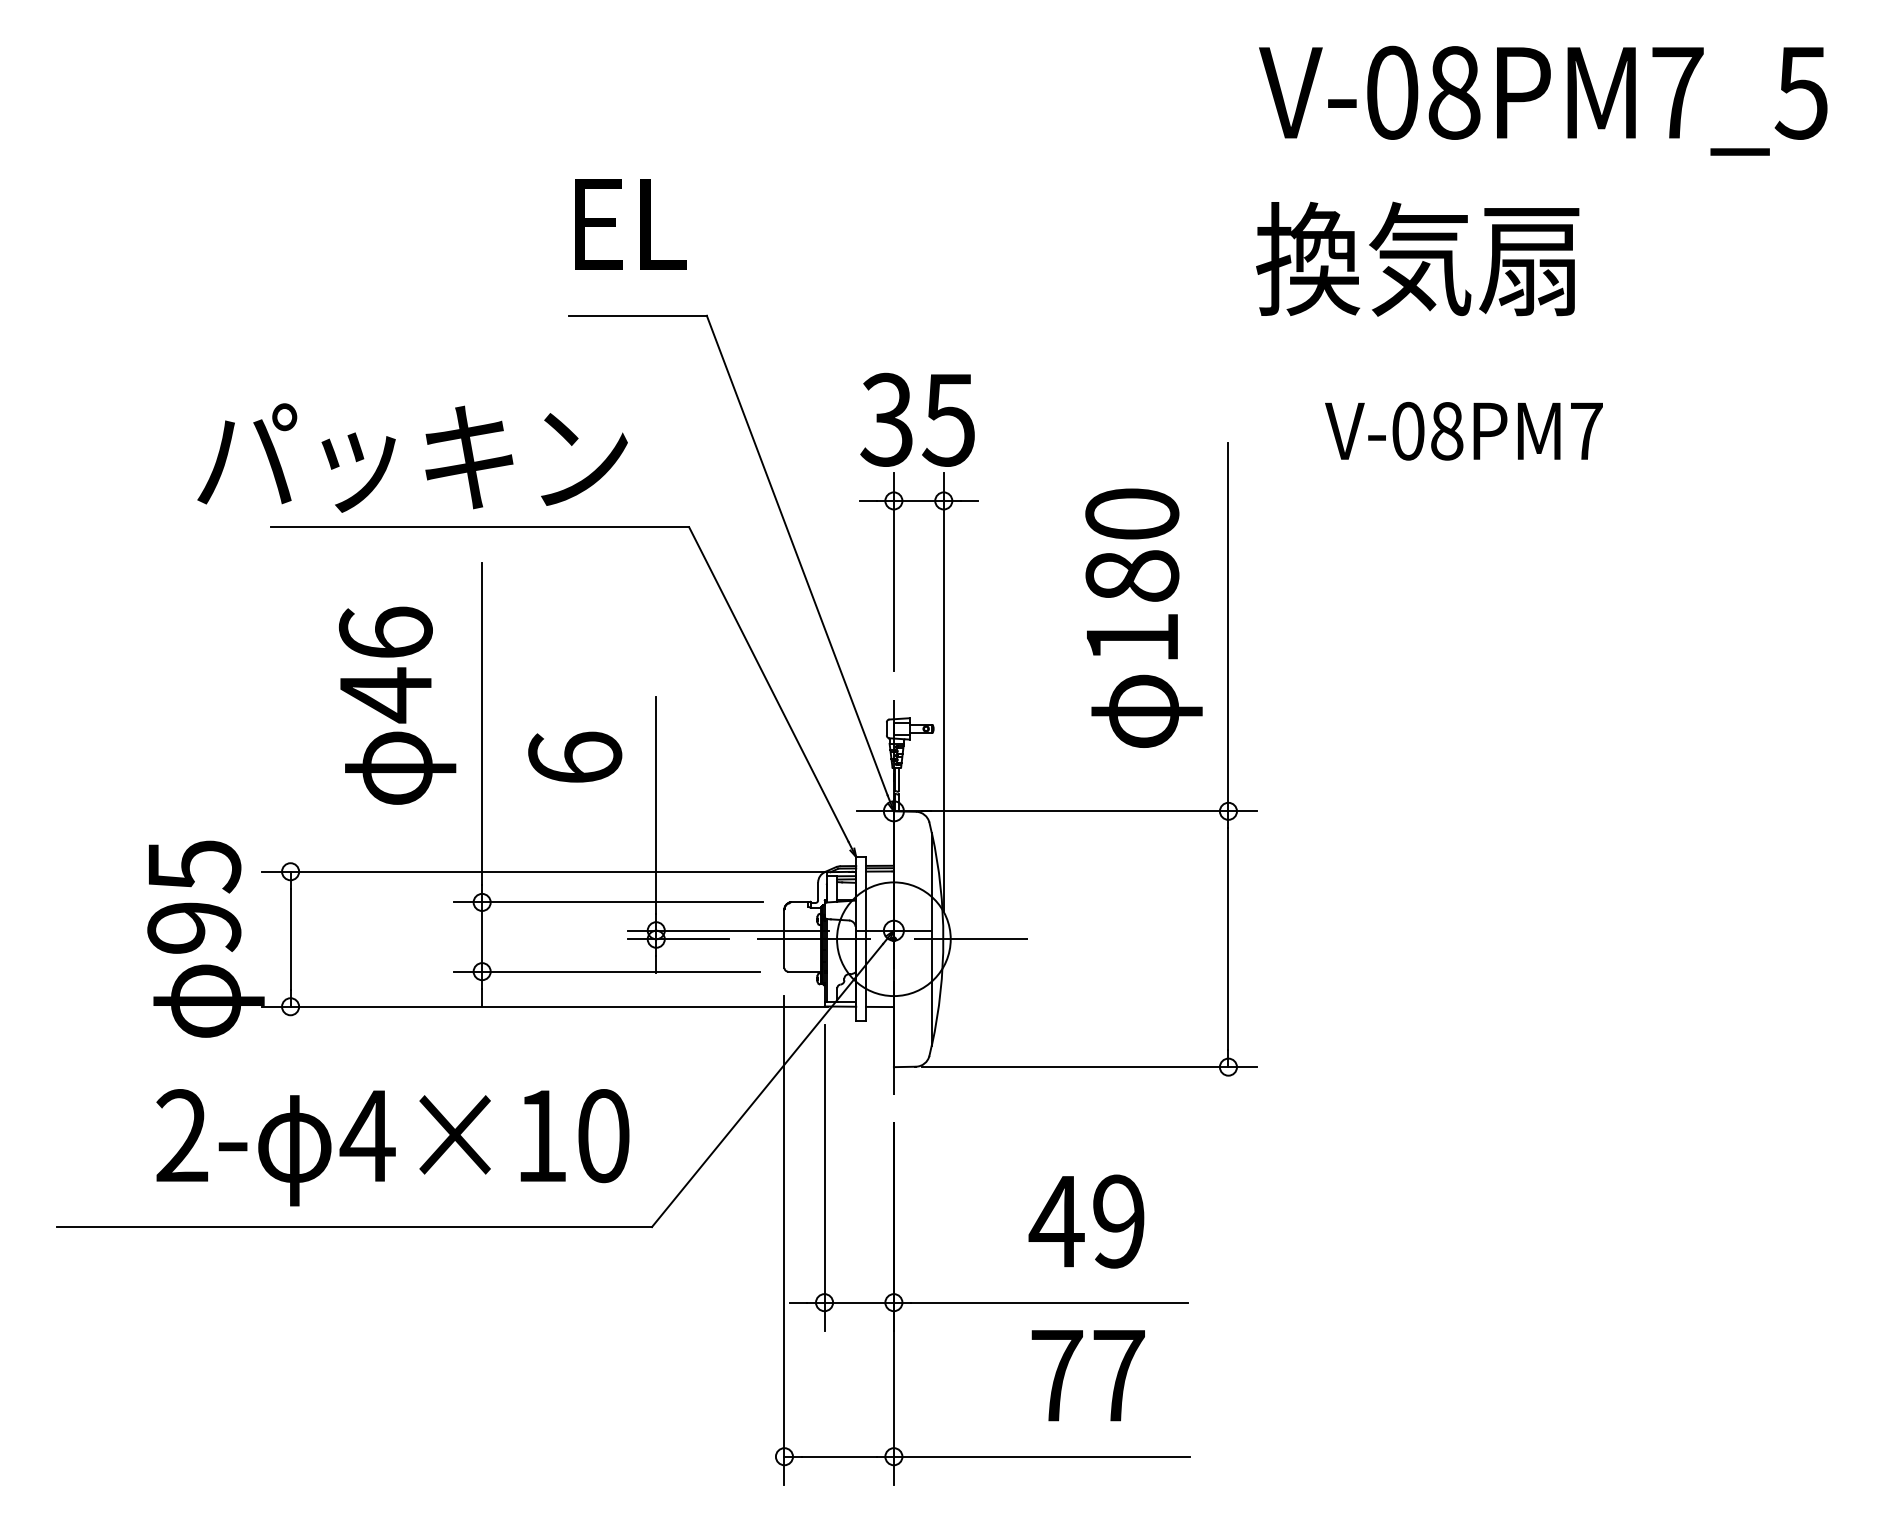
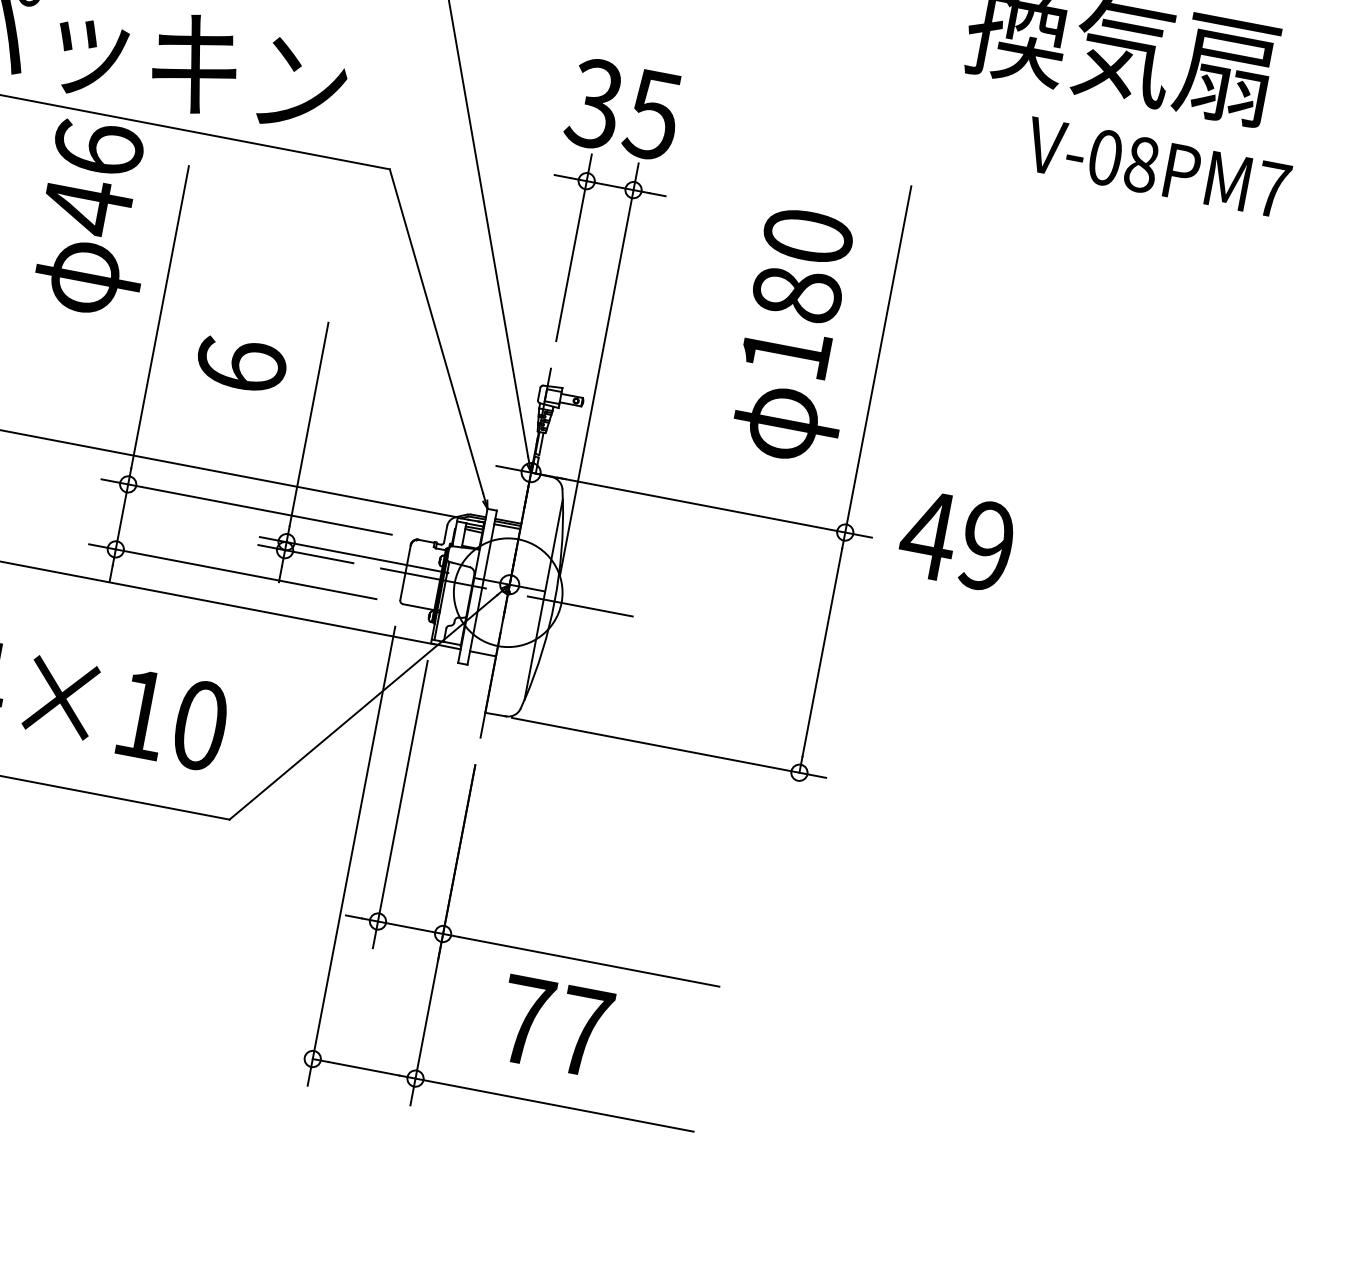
text: (1463, 431) -> (1157, 167), moved
text: (397, 705) -> (96, 218), moved
text: (1086, 1221) -> (956, 540), moved
text: (1087, 1375) -> (554, 1026), moved

